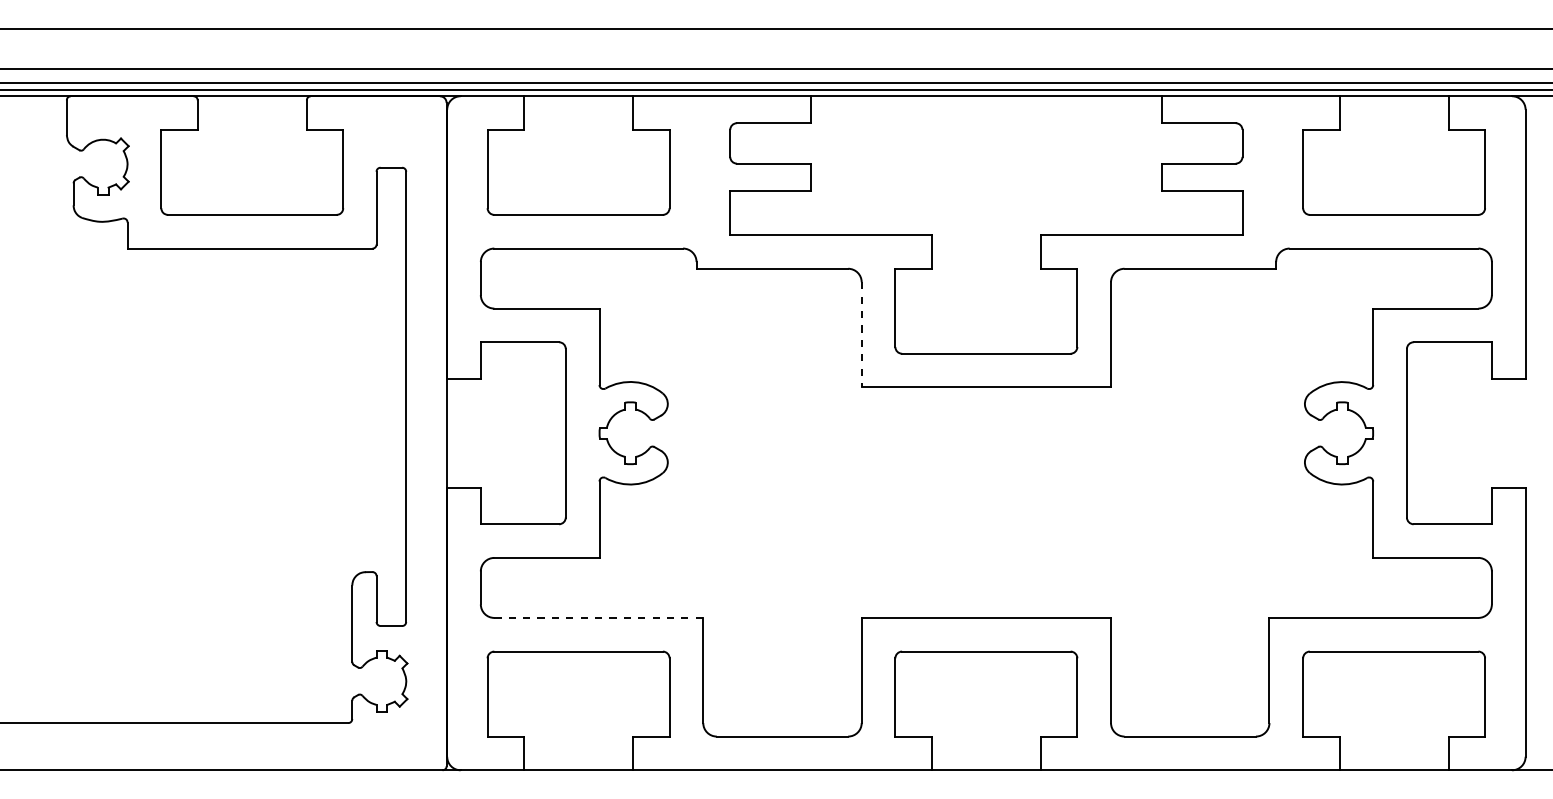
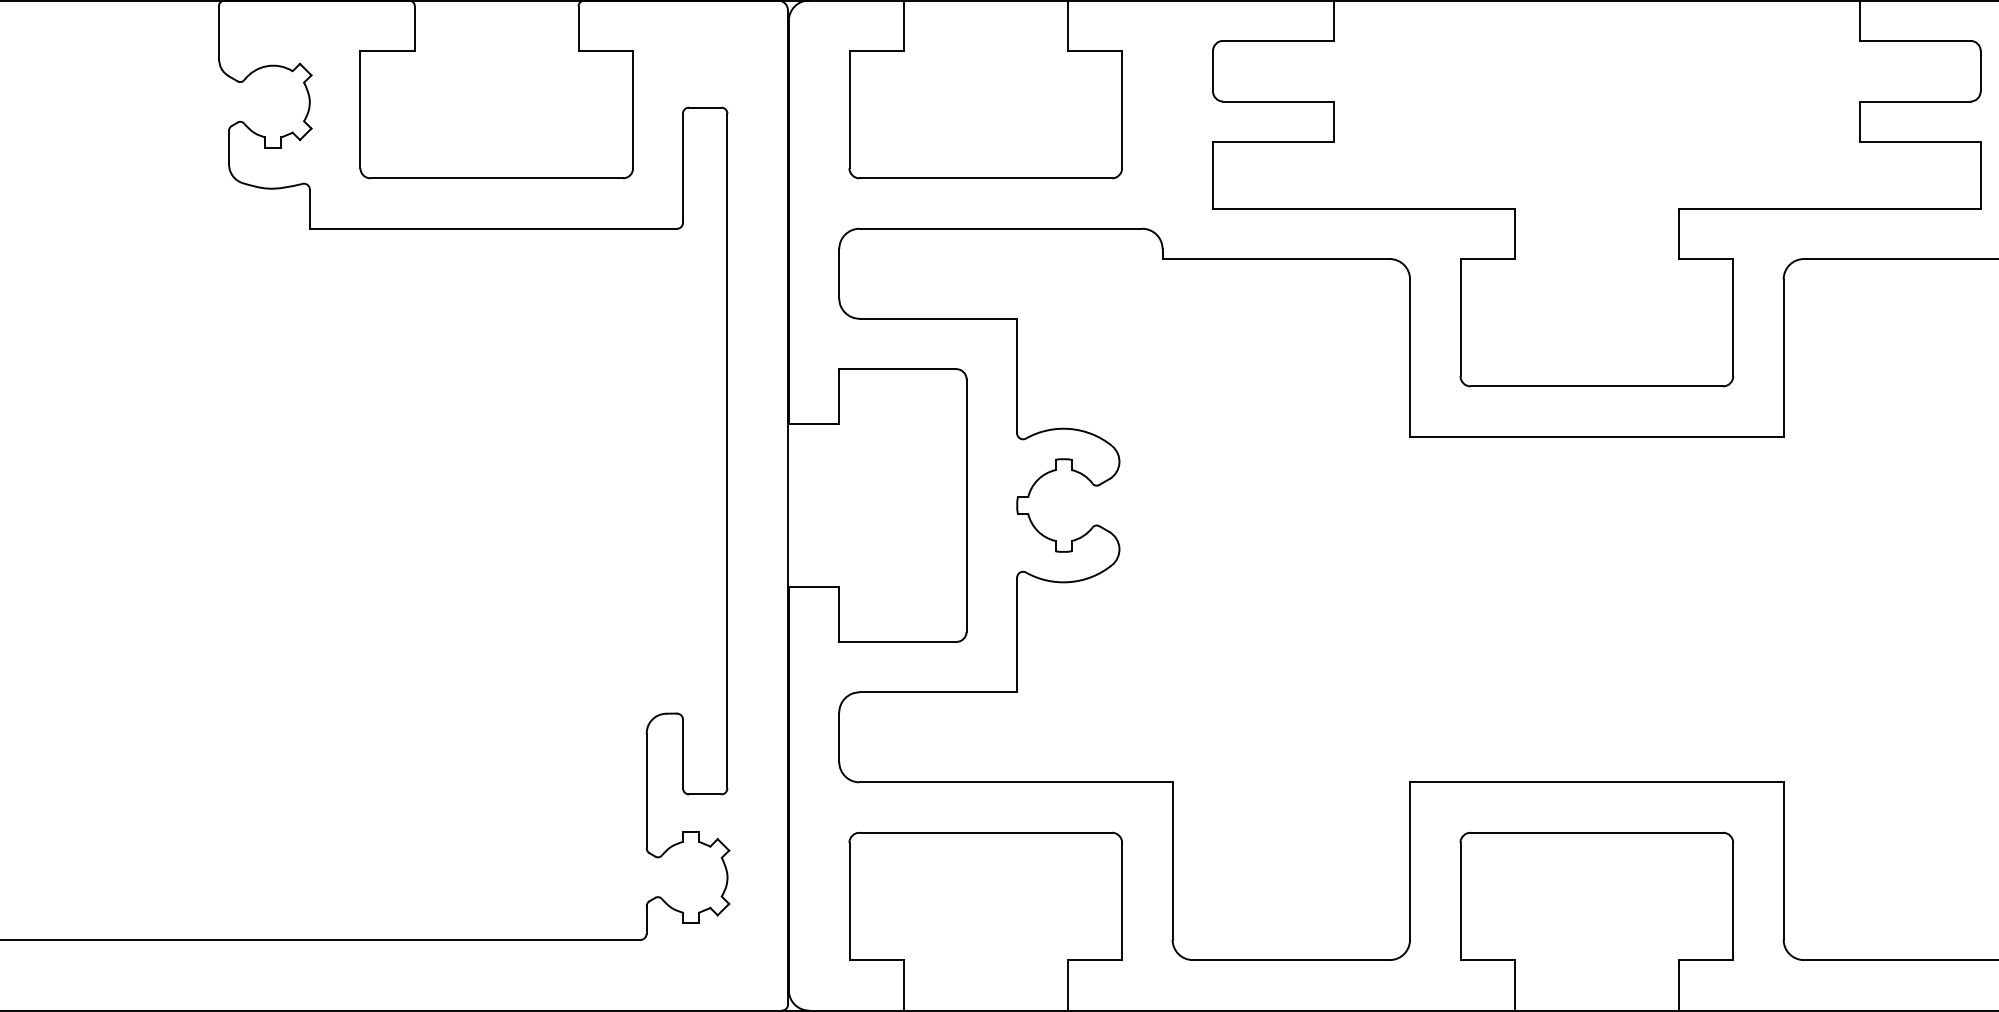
line: (861, 334) -> (1409, 357), dashed -> solid
line: (599, 617) -> (1017, 781), dashed -> solid

